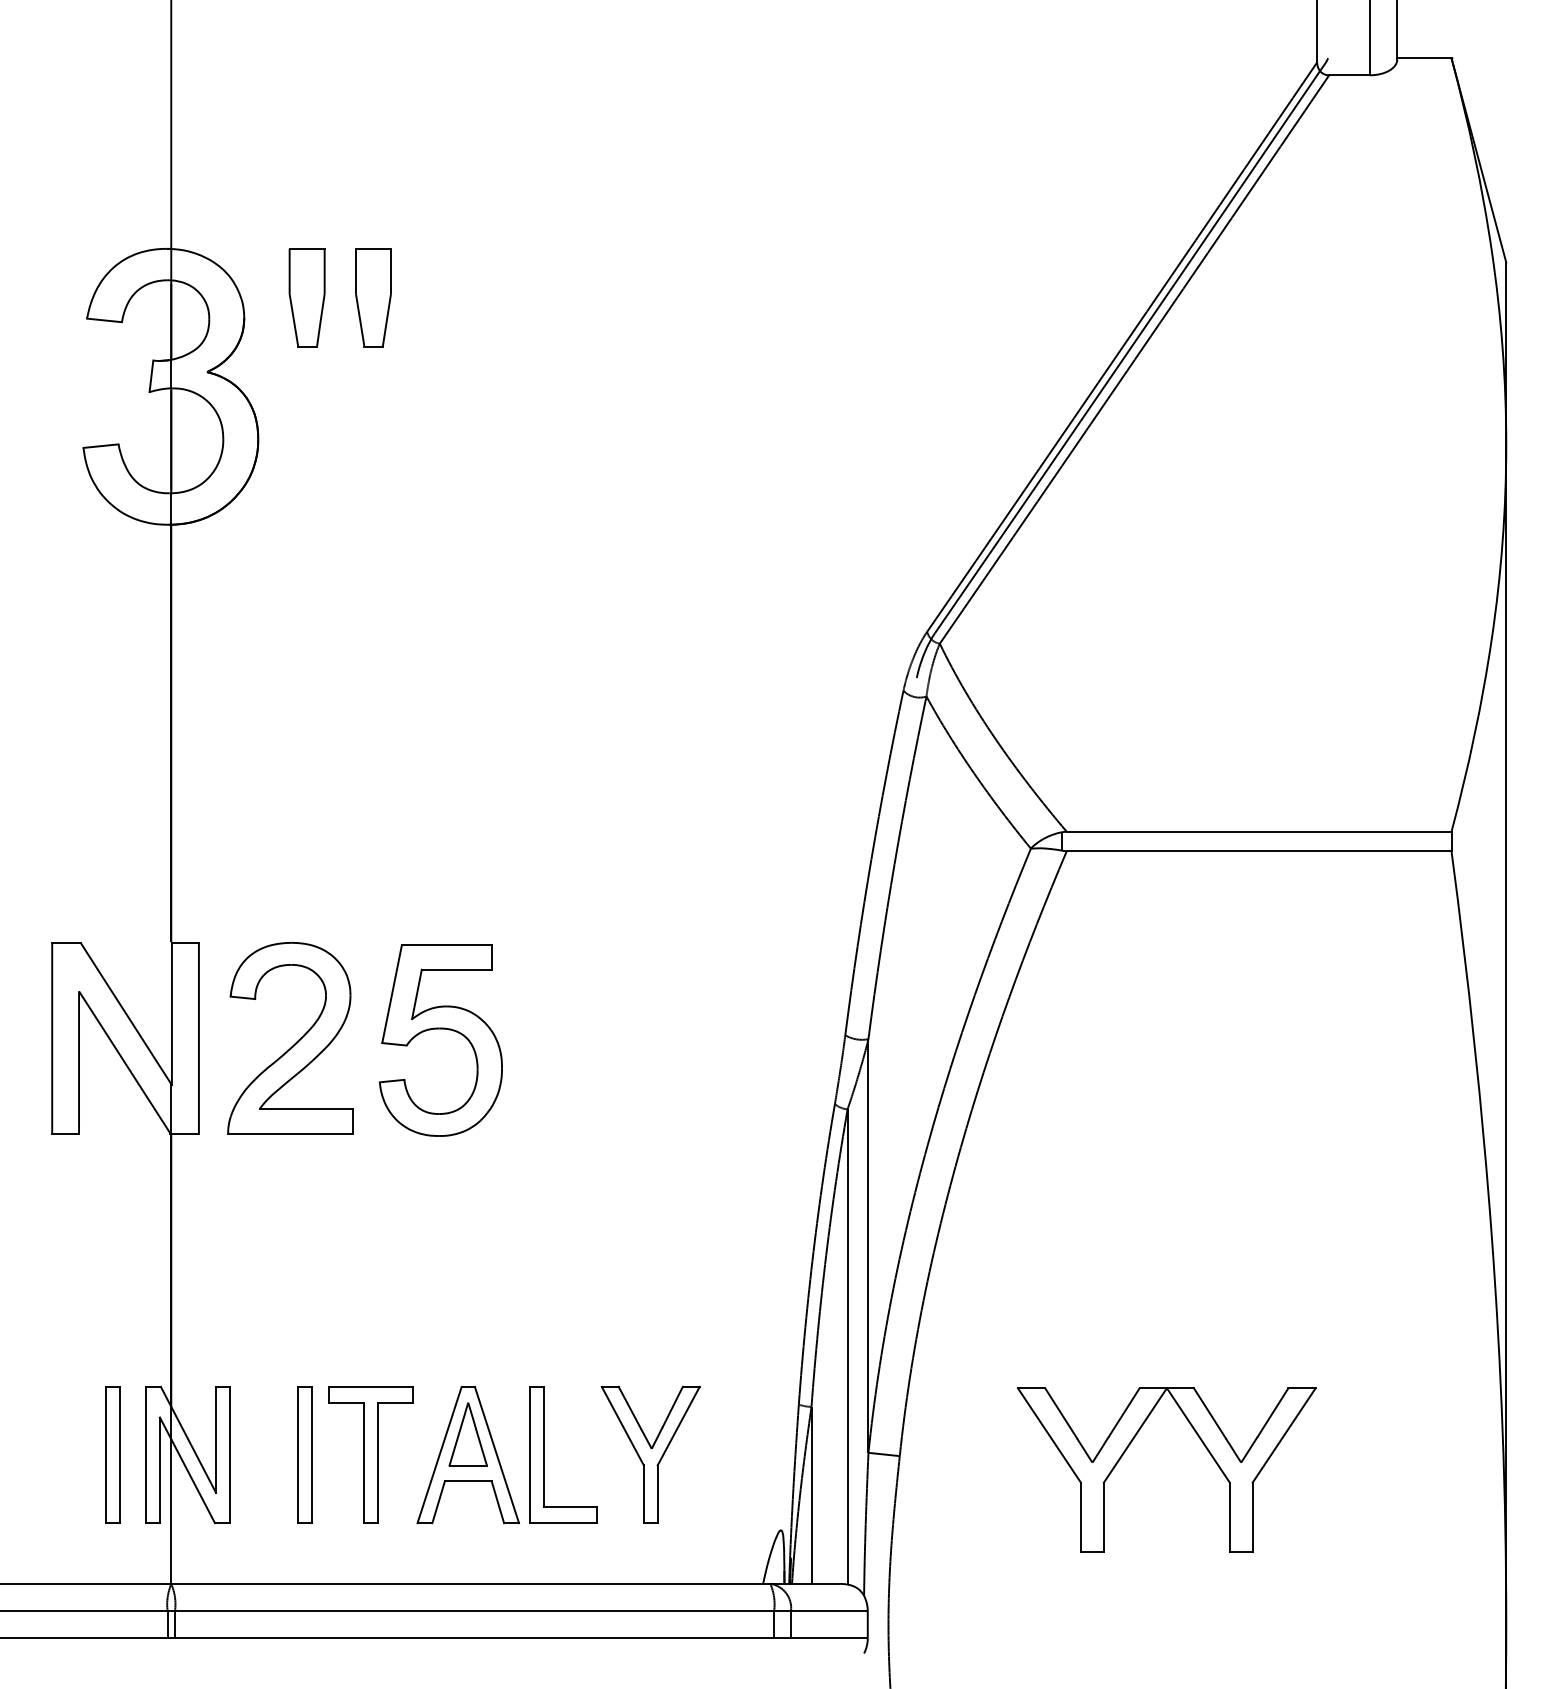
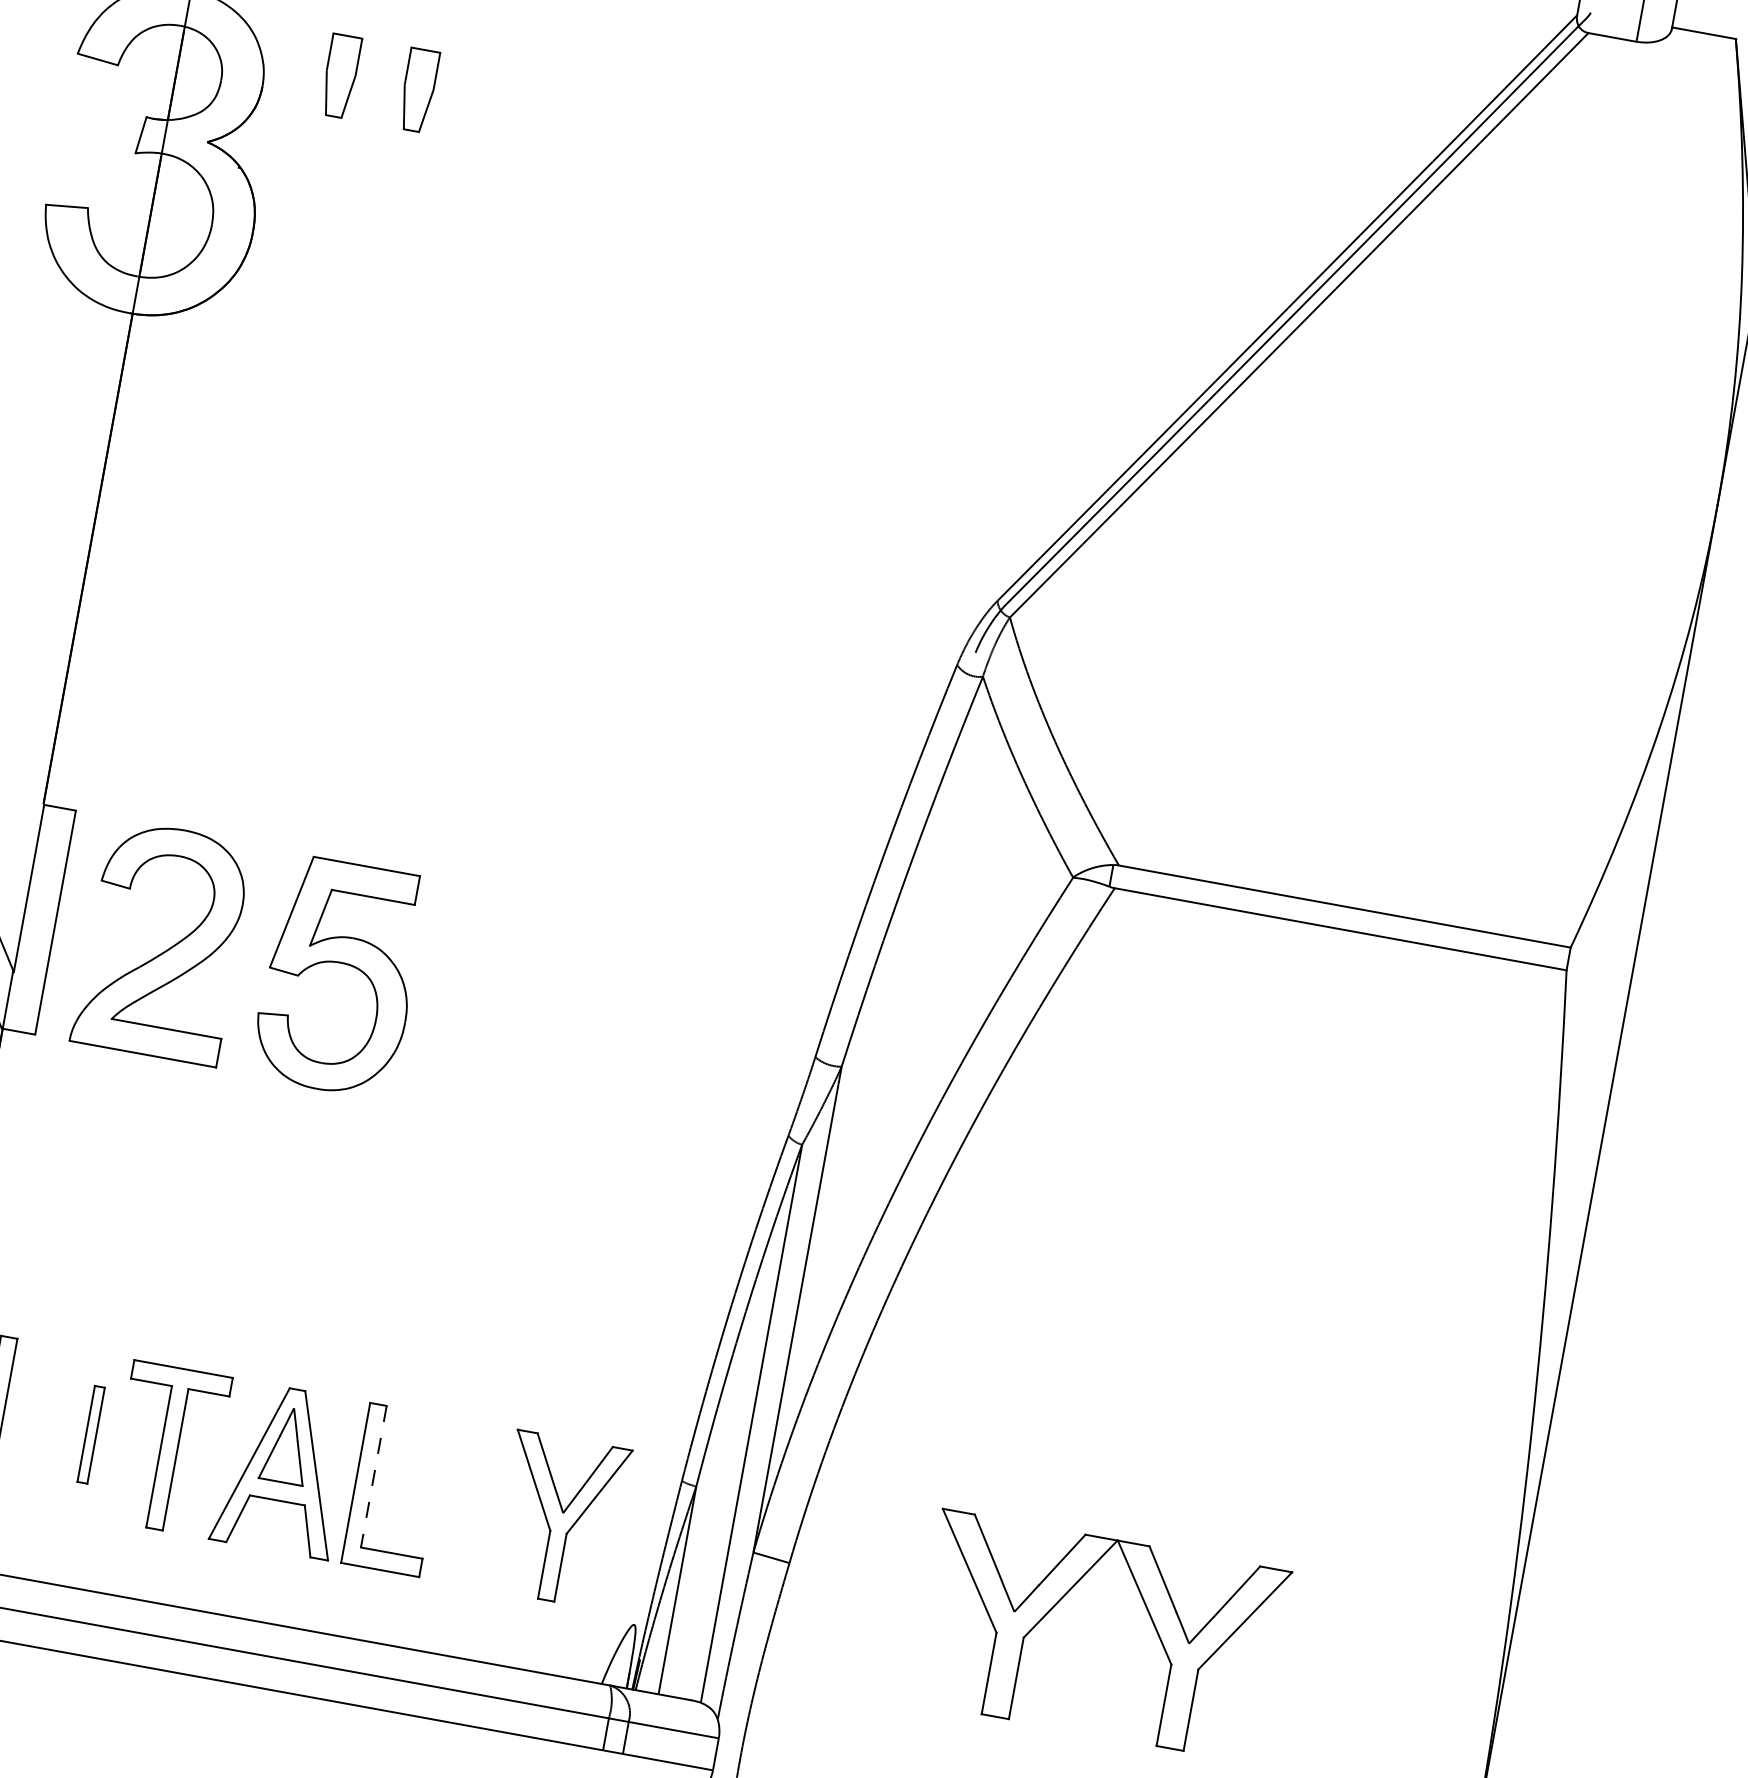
part: (306, 297) -> (340, 75), size x0.7
part: (373, 297) -> (418, 90), size x0.7
line: (544, 1447) -> (374, 1477), solid -> dashed
part: (304, 1454) -> (90, 1434), size x0.6
part: (650, 1454) -> (560, 1519), moved

